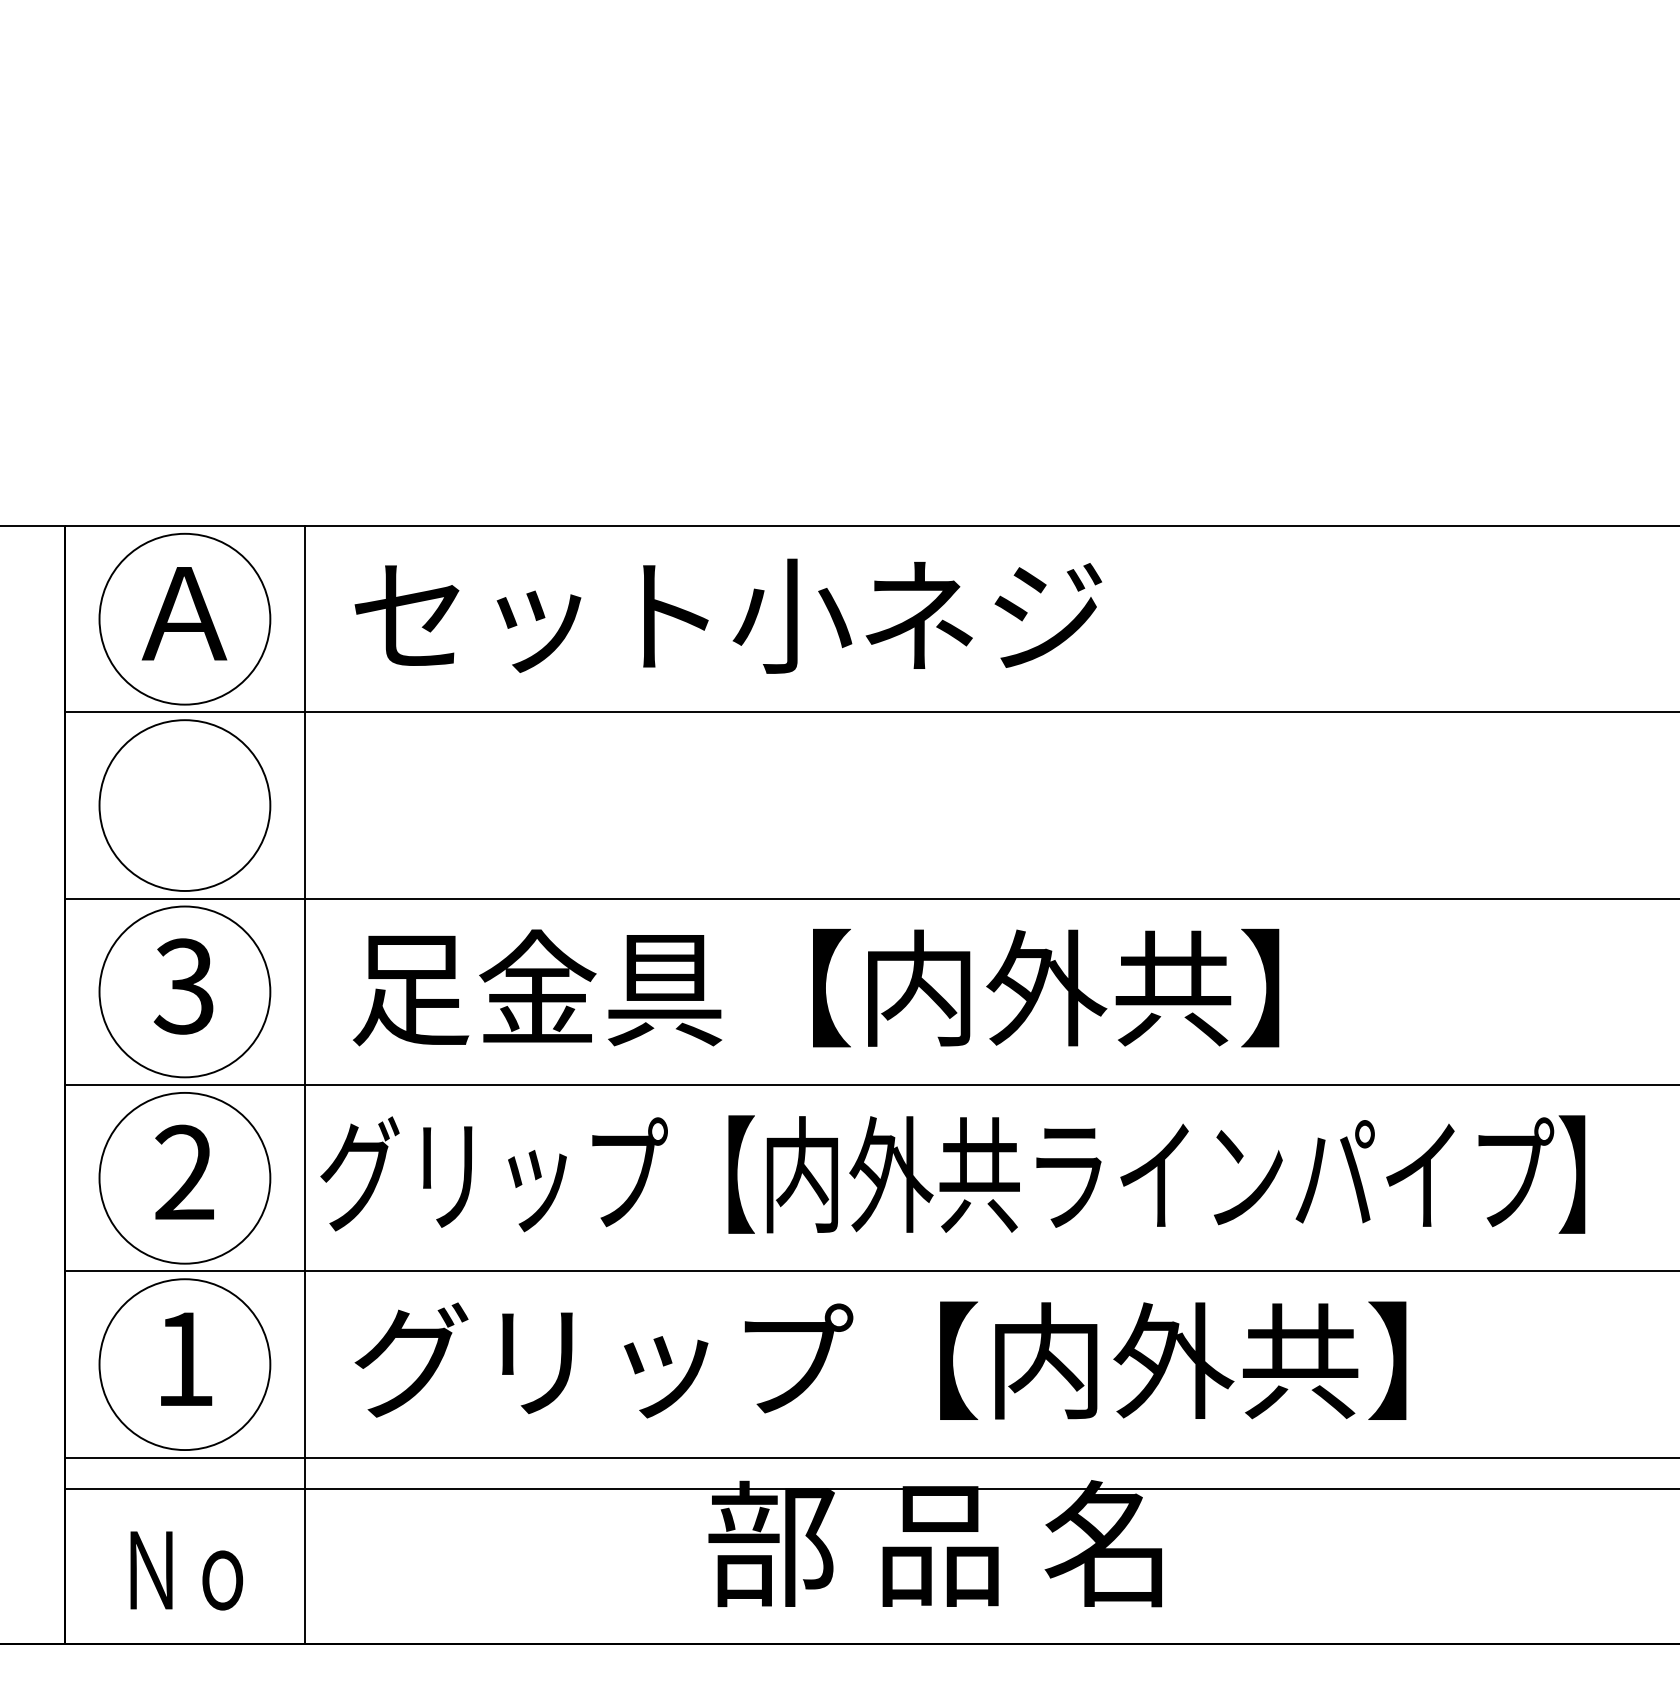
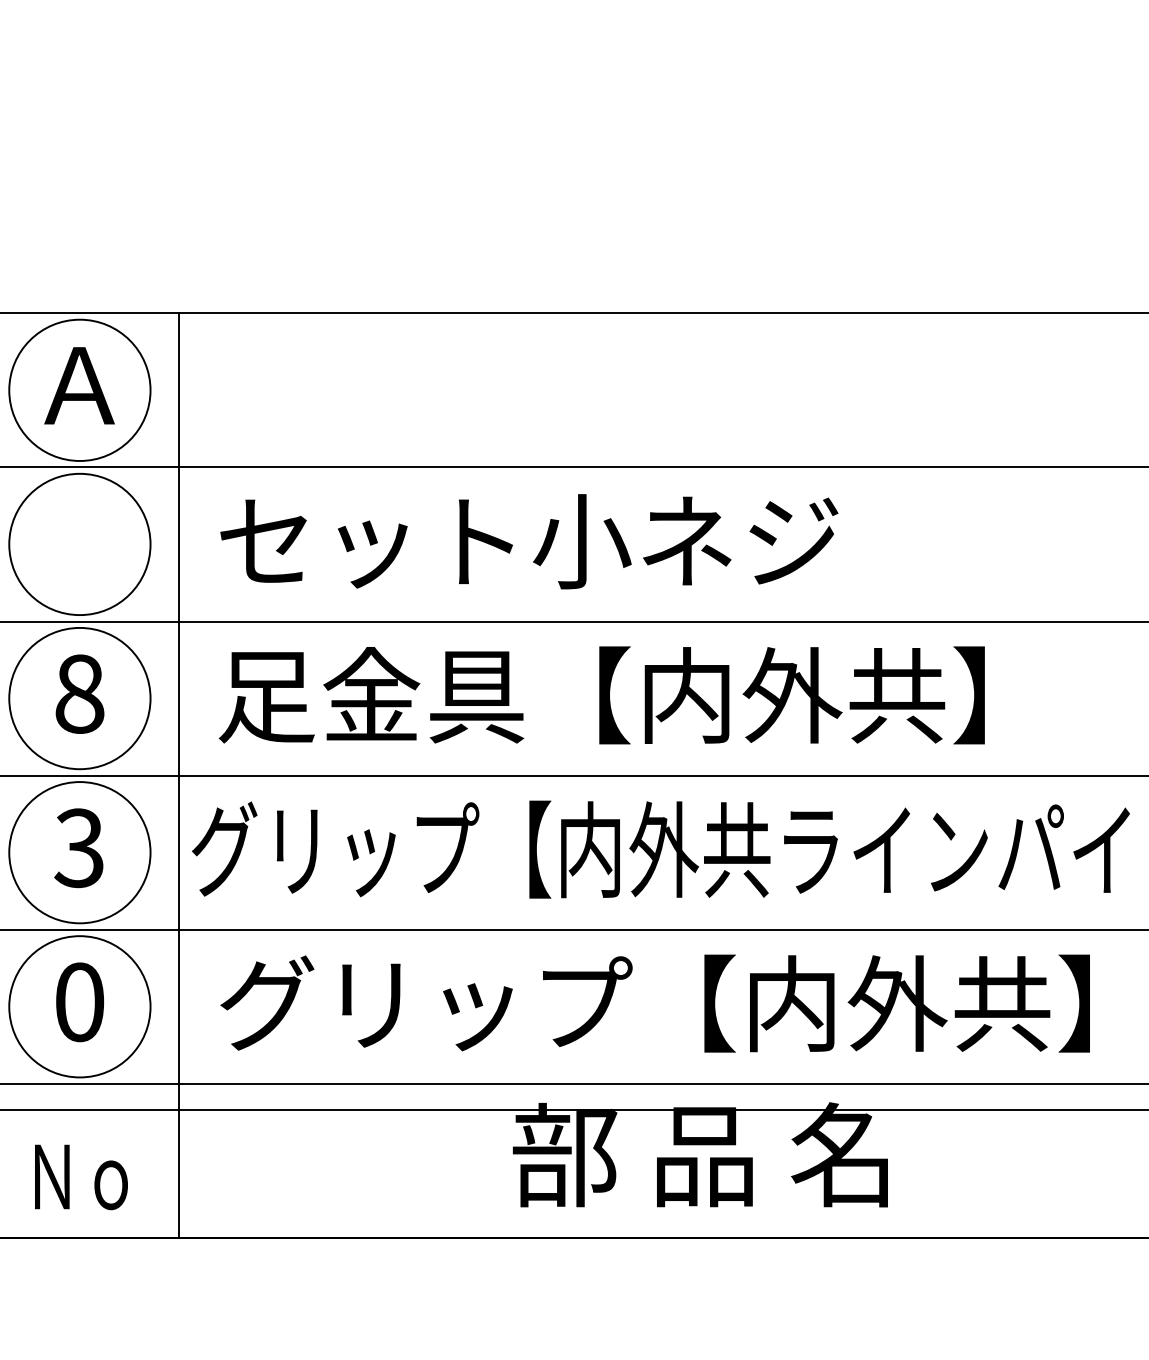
text: (728, 615) -> (529, 541), moved
text: (183, 986) -> (78, 694), 3 -> 8
text: (183, 1172) -> (78, 847), 2 -> 3
text: (185, 1359) -> (80, 1002), 1 -> 0

